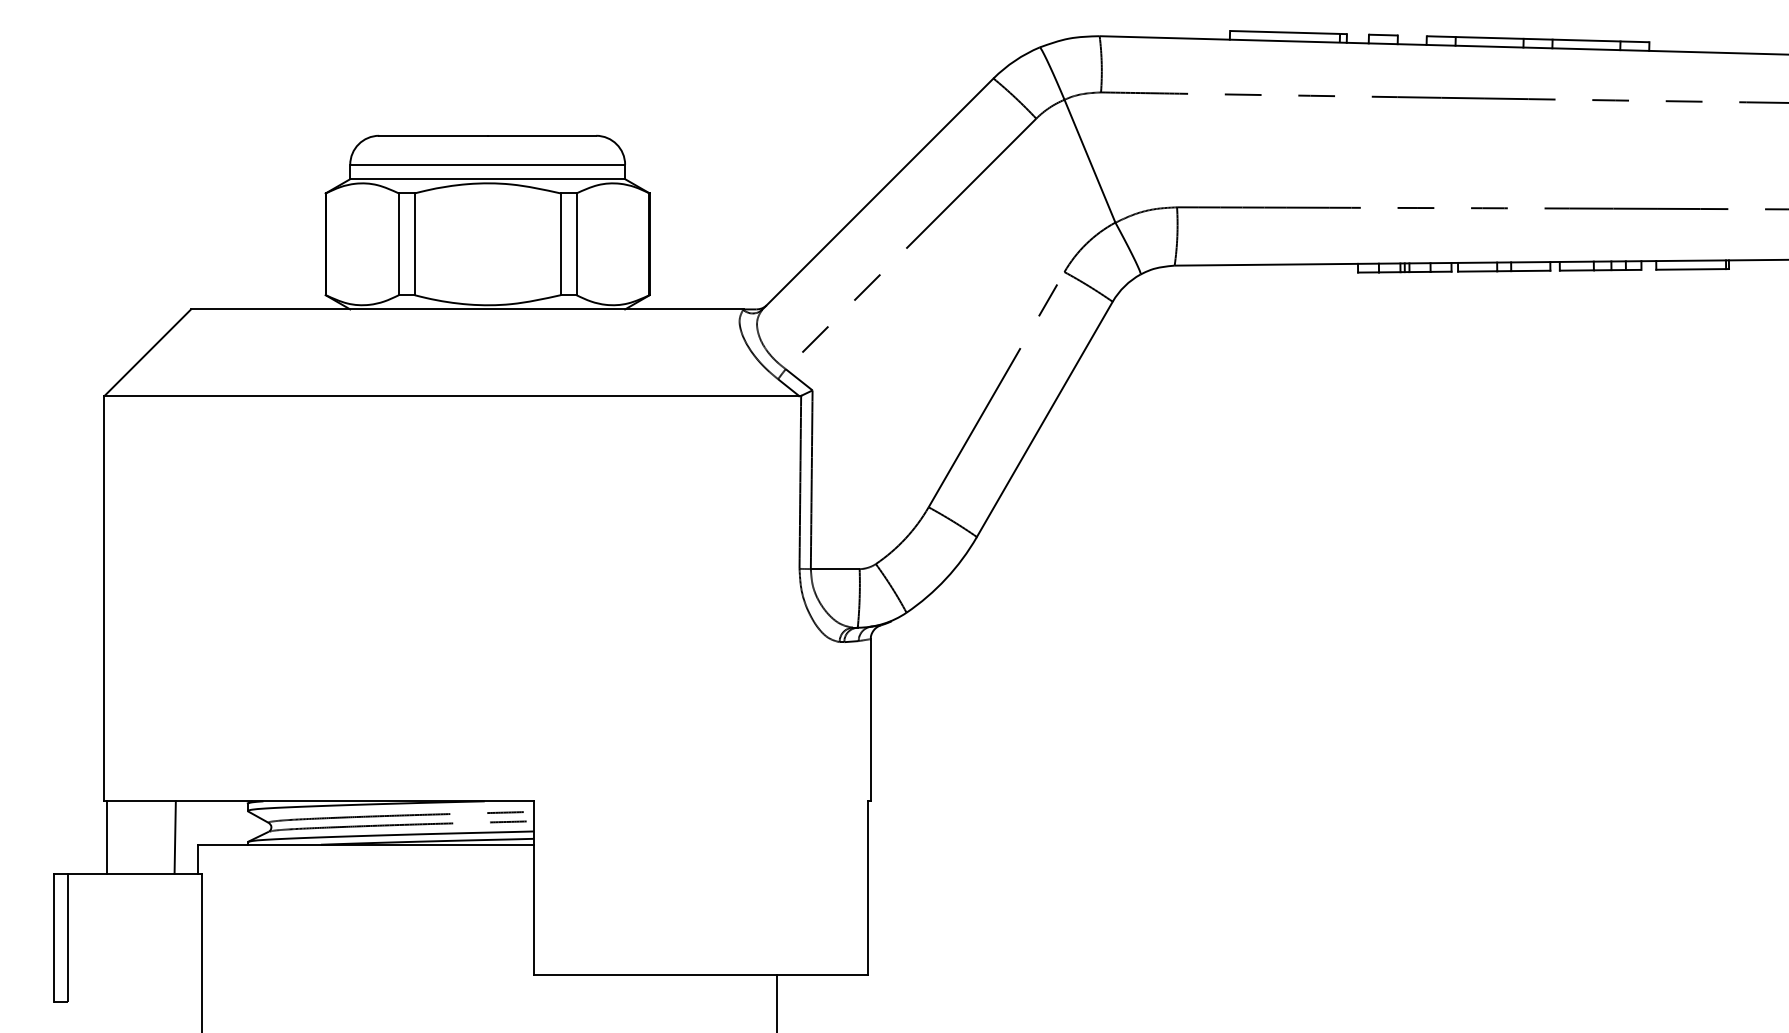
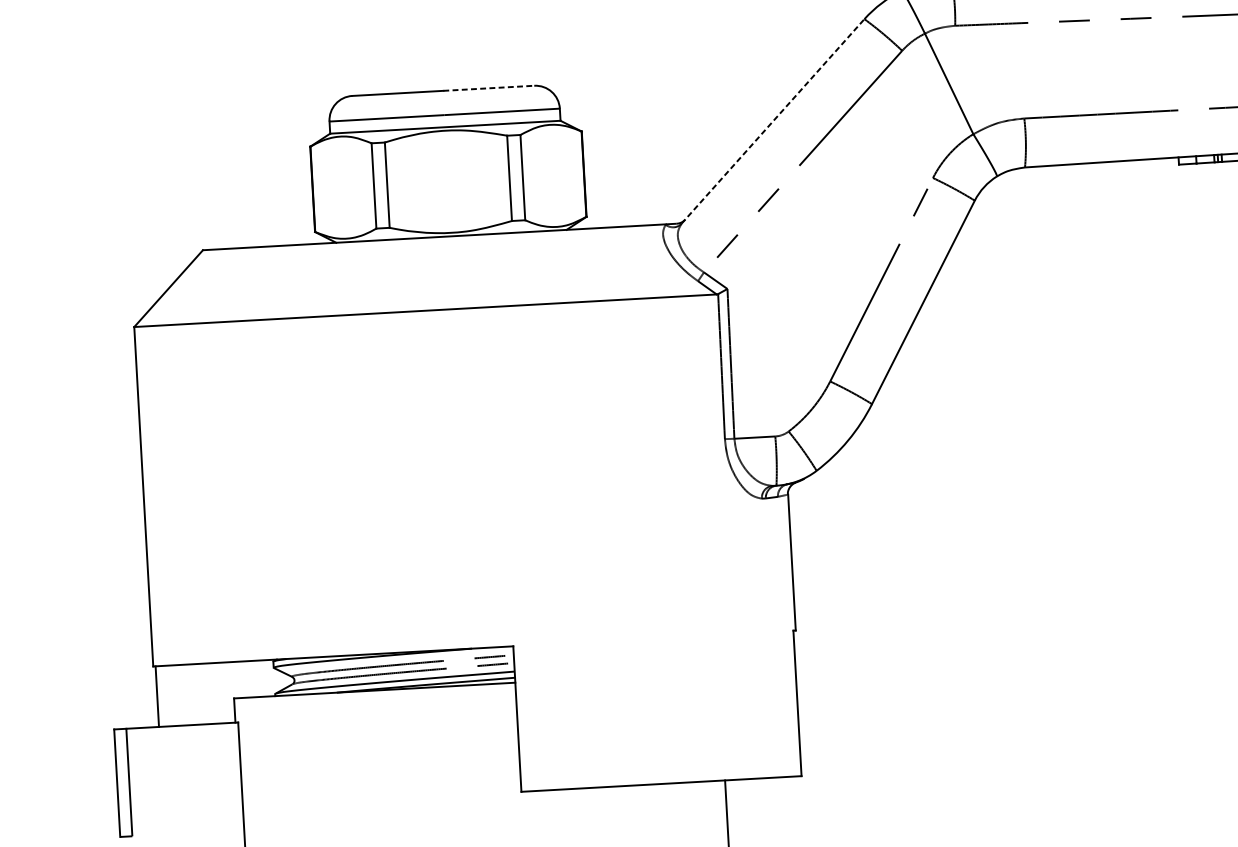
line: (542, 135) -> (489, 88), solid -> dashed
line: (877, 194) -> (772, 121), solid -> dashed
line: (174, 837) -> (213, 693), removed

